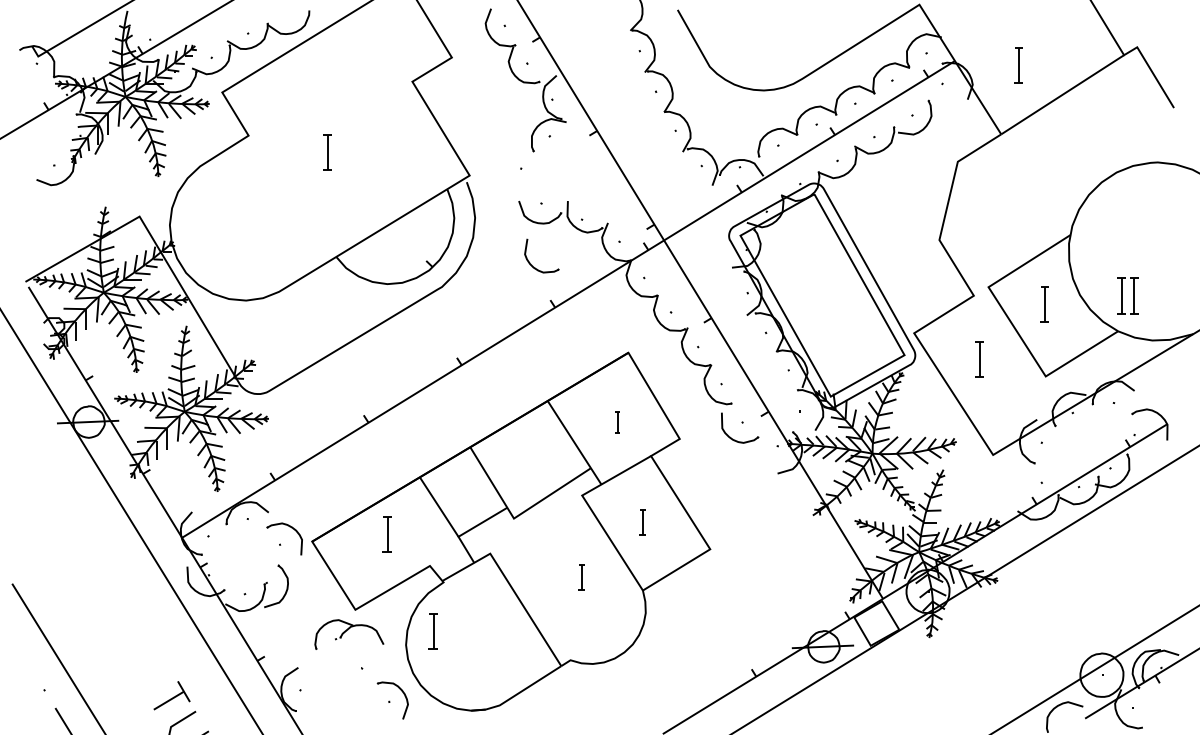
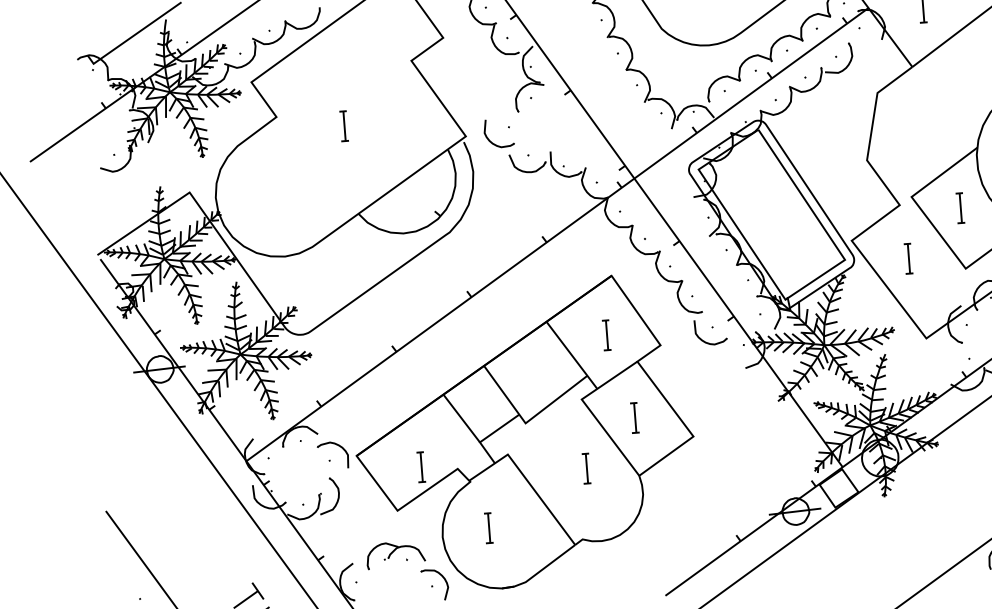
part: (530, 262) -> (489, 139), moved
part: (617, 422) -> (606, 335), size x1.67
part: (642, 522) -> (634, 418), size x1.43
part: (386, 534) -> (420, 467), moved
part: (581, 577) -> (586, 468), size x1.43
part: (432, 631) -> (488, 528), moved
part: (349, 634) -> (395, 554), moved

